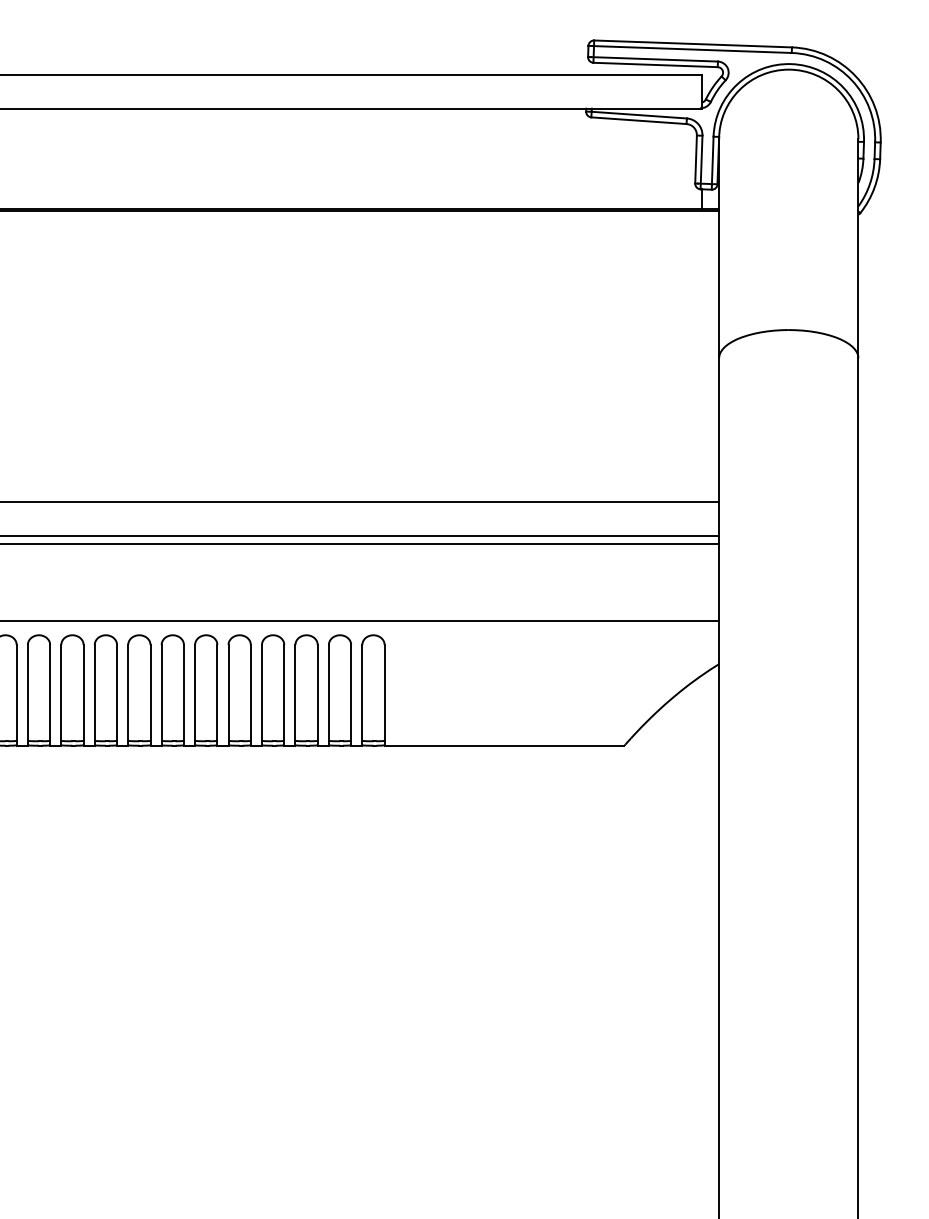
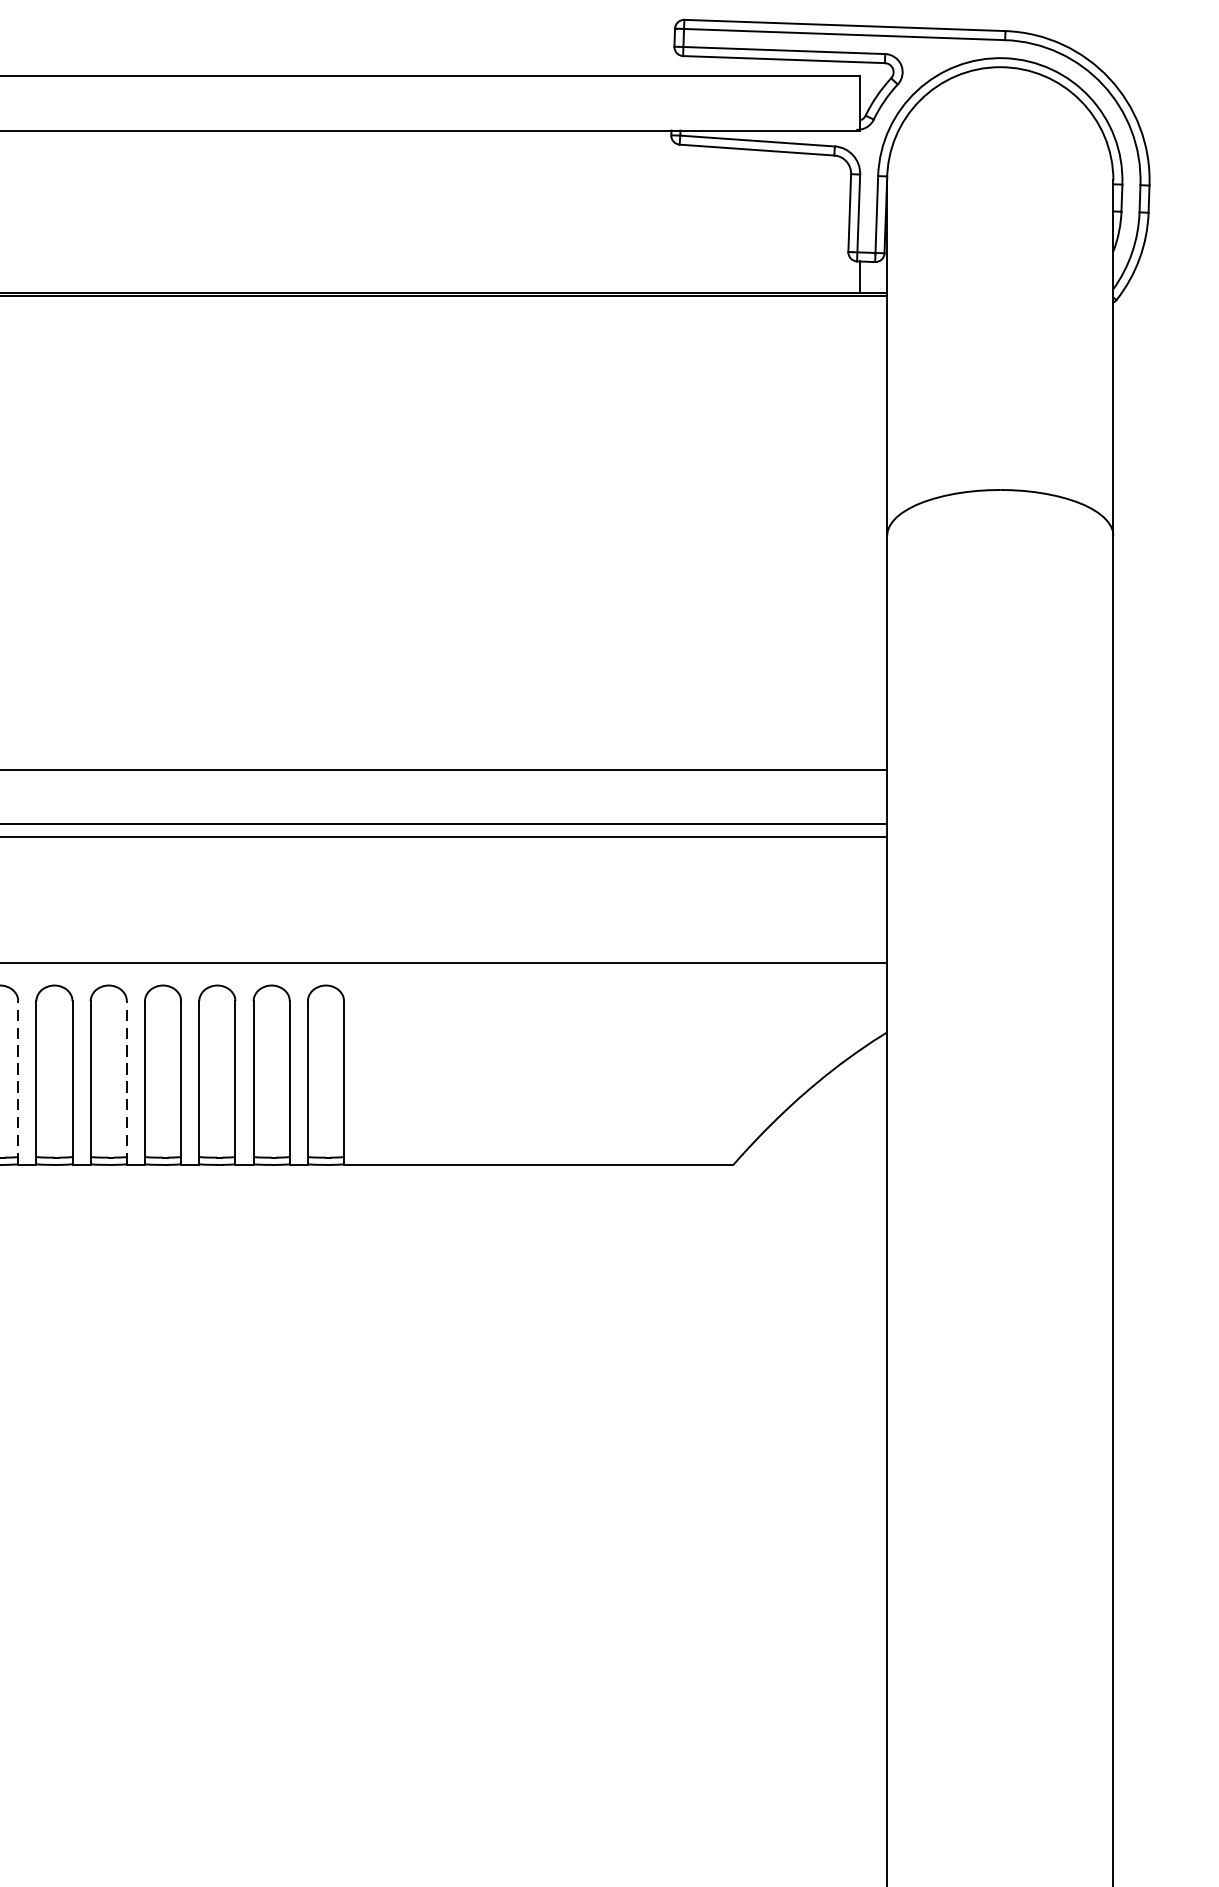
line: (183, 694) -> (17, 1081), solid -> dashed
line: (250, 694) -> (126, 1081), solid -> dashed

